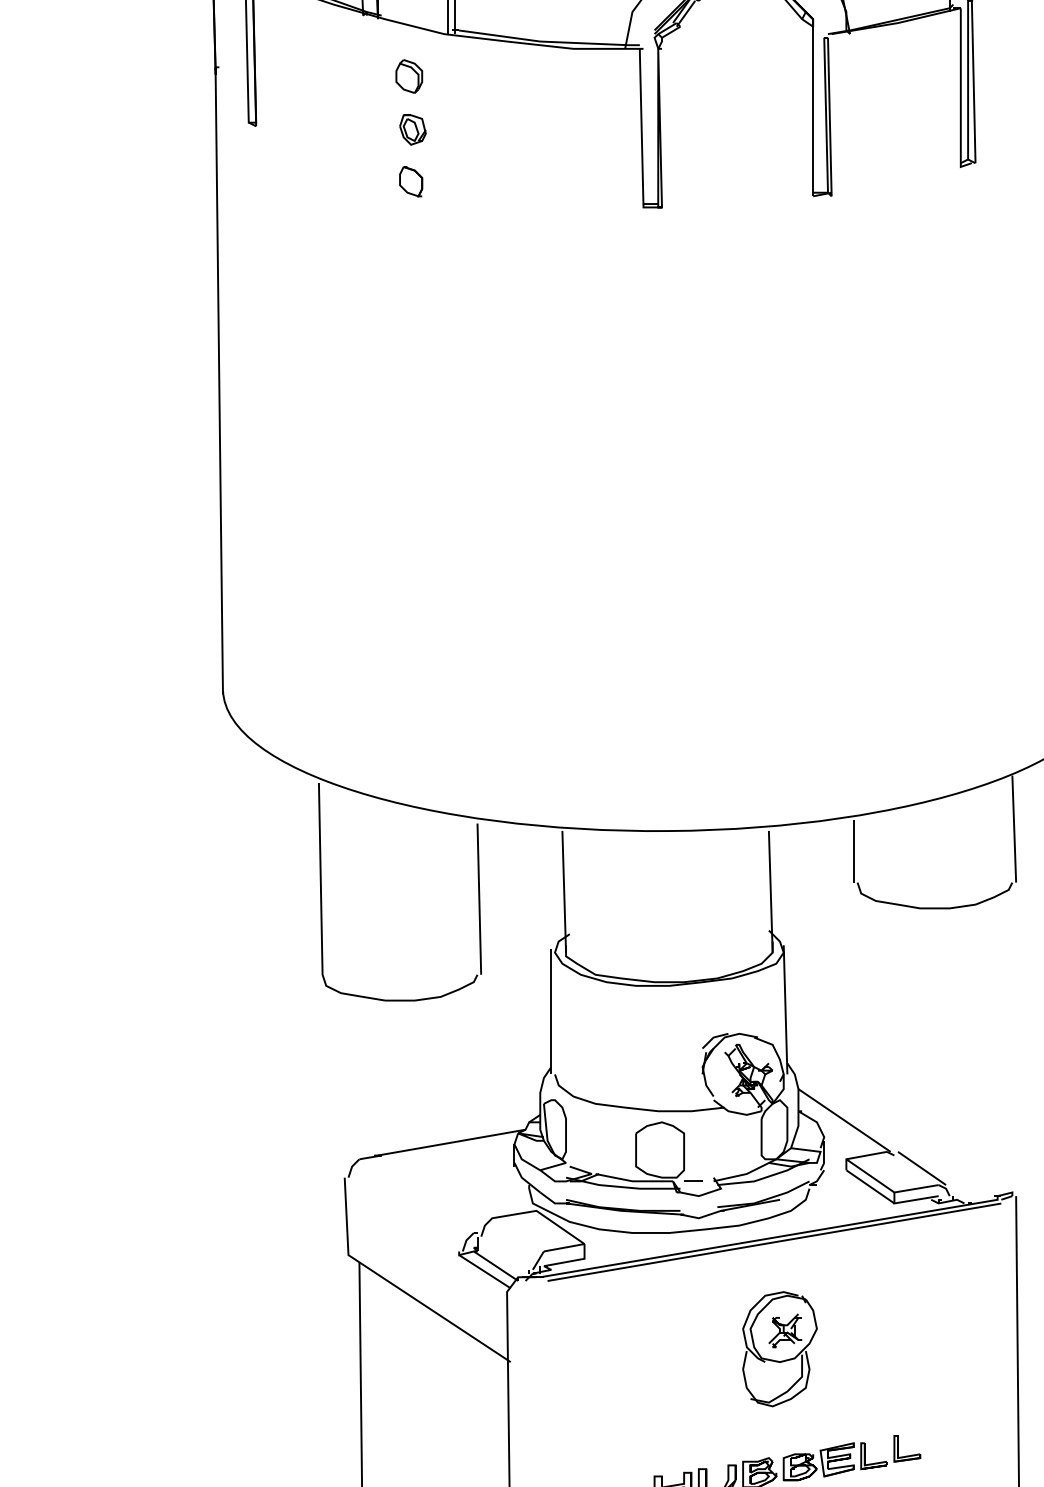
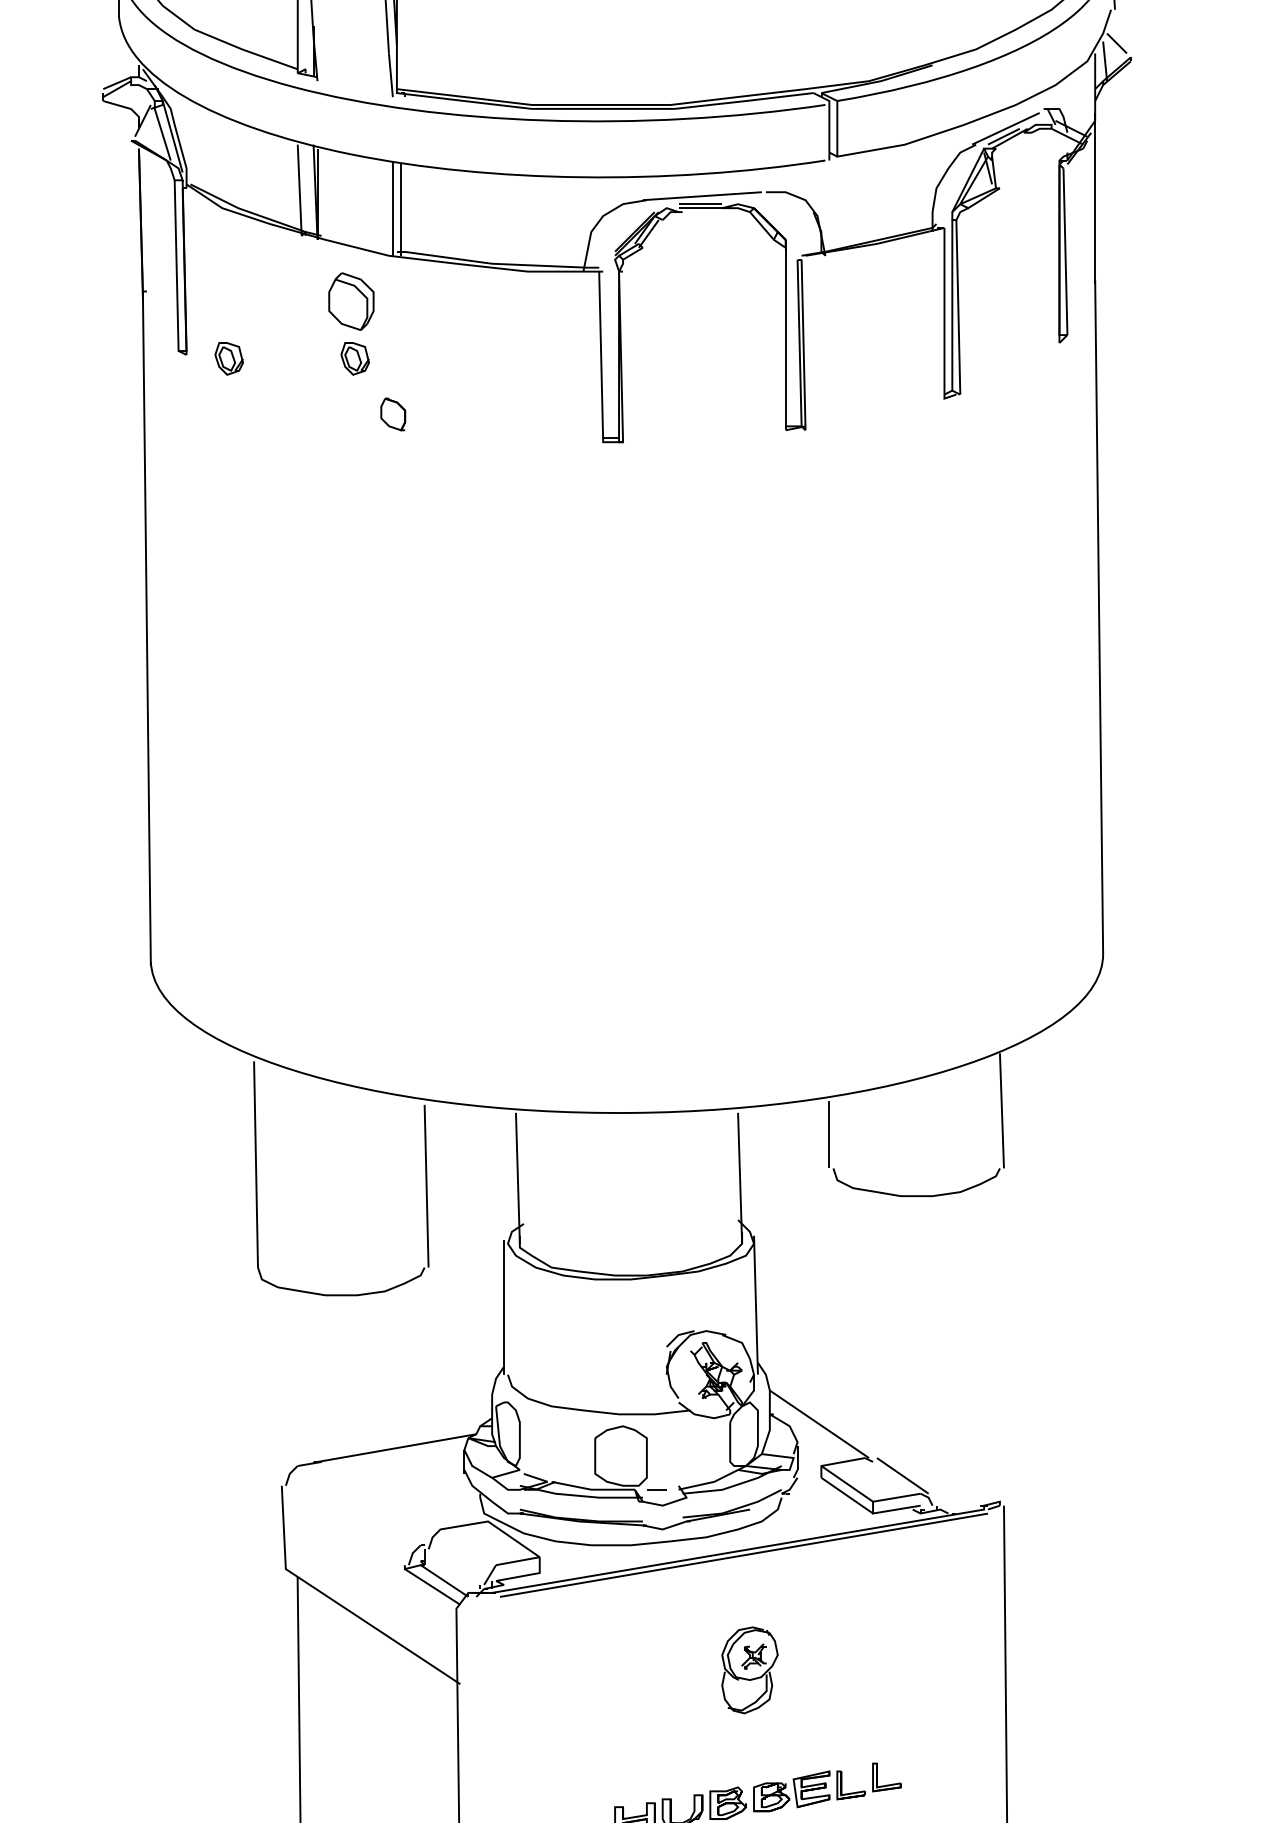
part: (408, 75) -> (350, 300), size x1.6
part: (295, 129) -> (228, 358), added
part: (411, 181) -> (393, 414), moved
part: (779, 1349) -> (749, 1670), size x0.7

